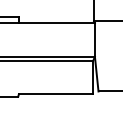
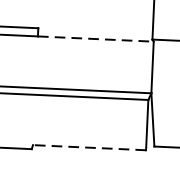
line: (57, 22) -> (96, 38), solid -> dashed
line: (55, 94) -> (88, 148), solid -> dashed

